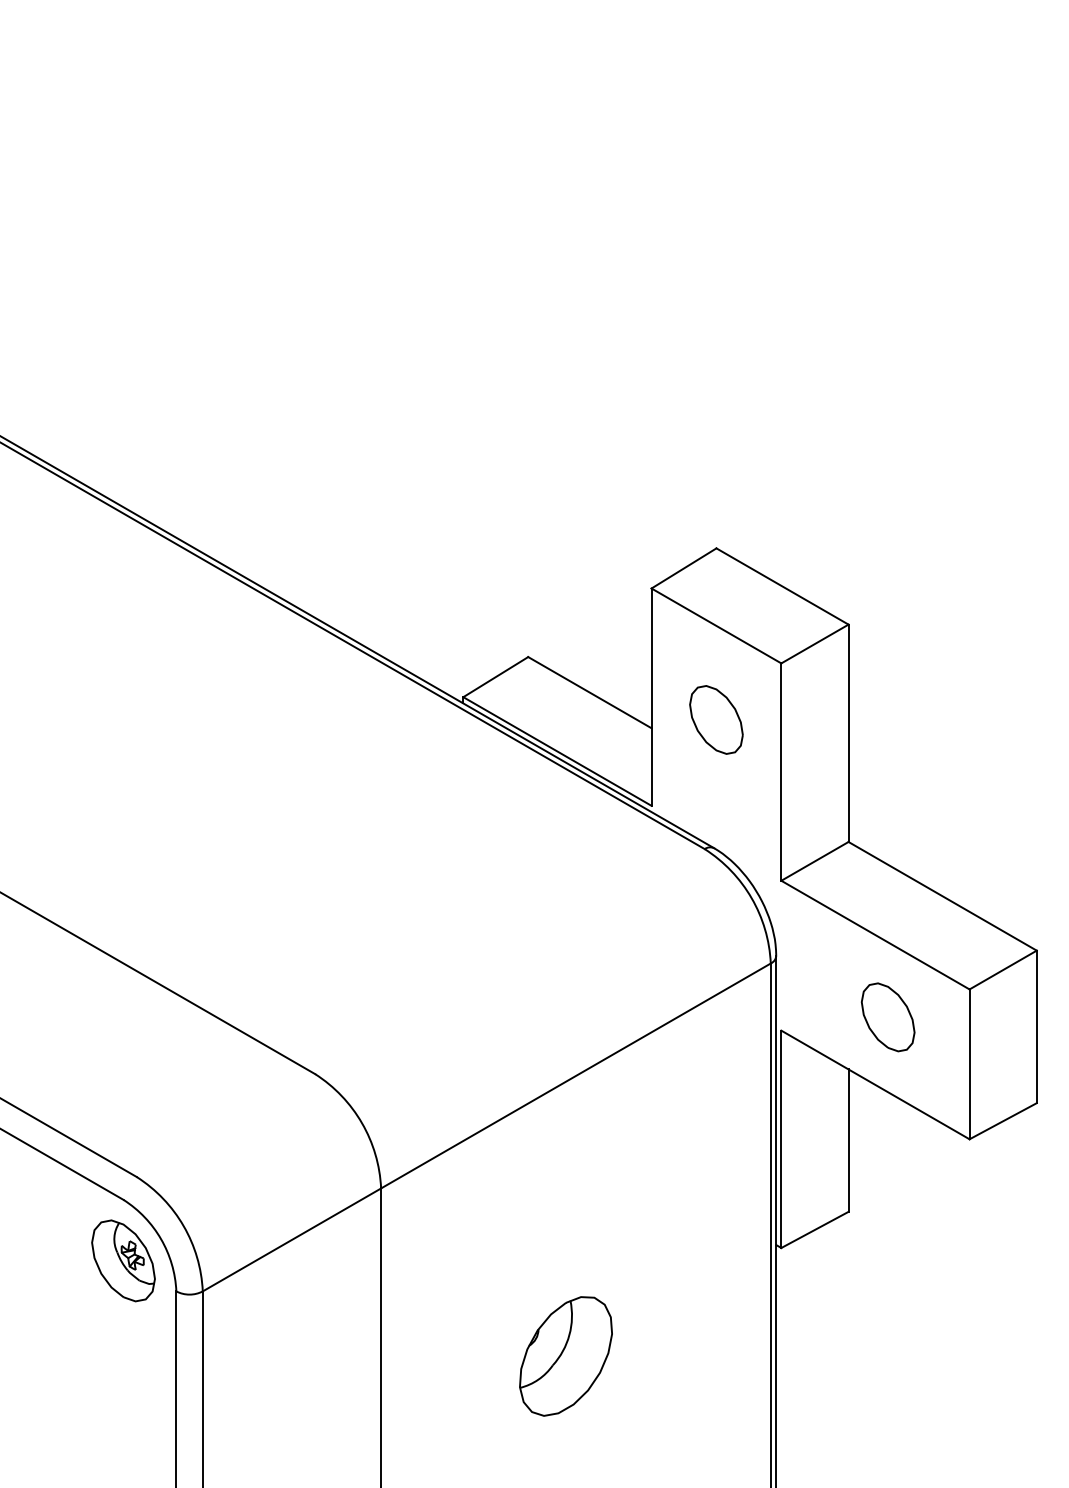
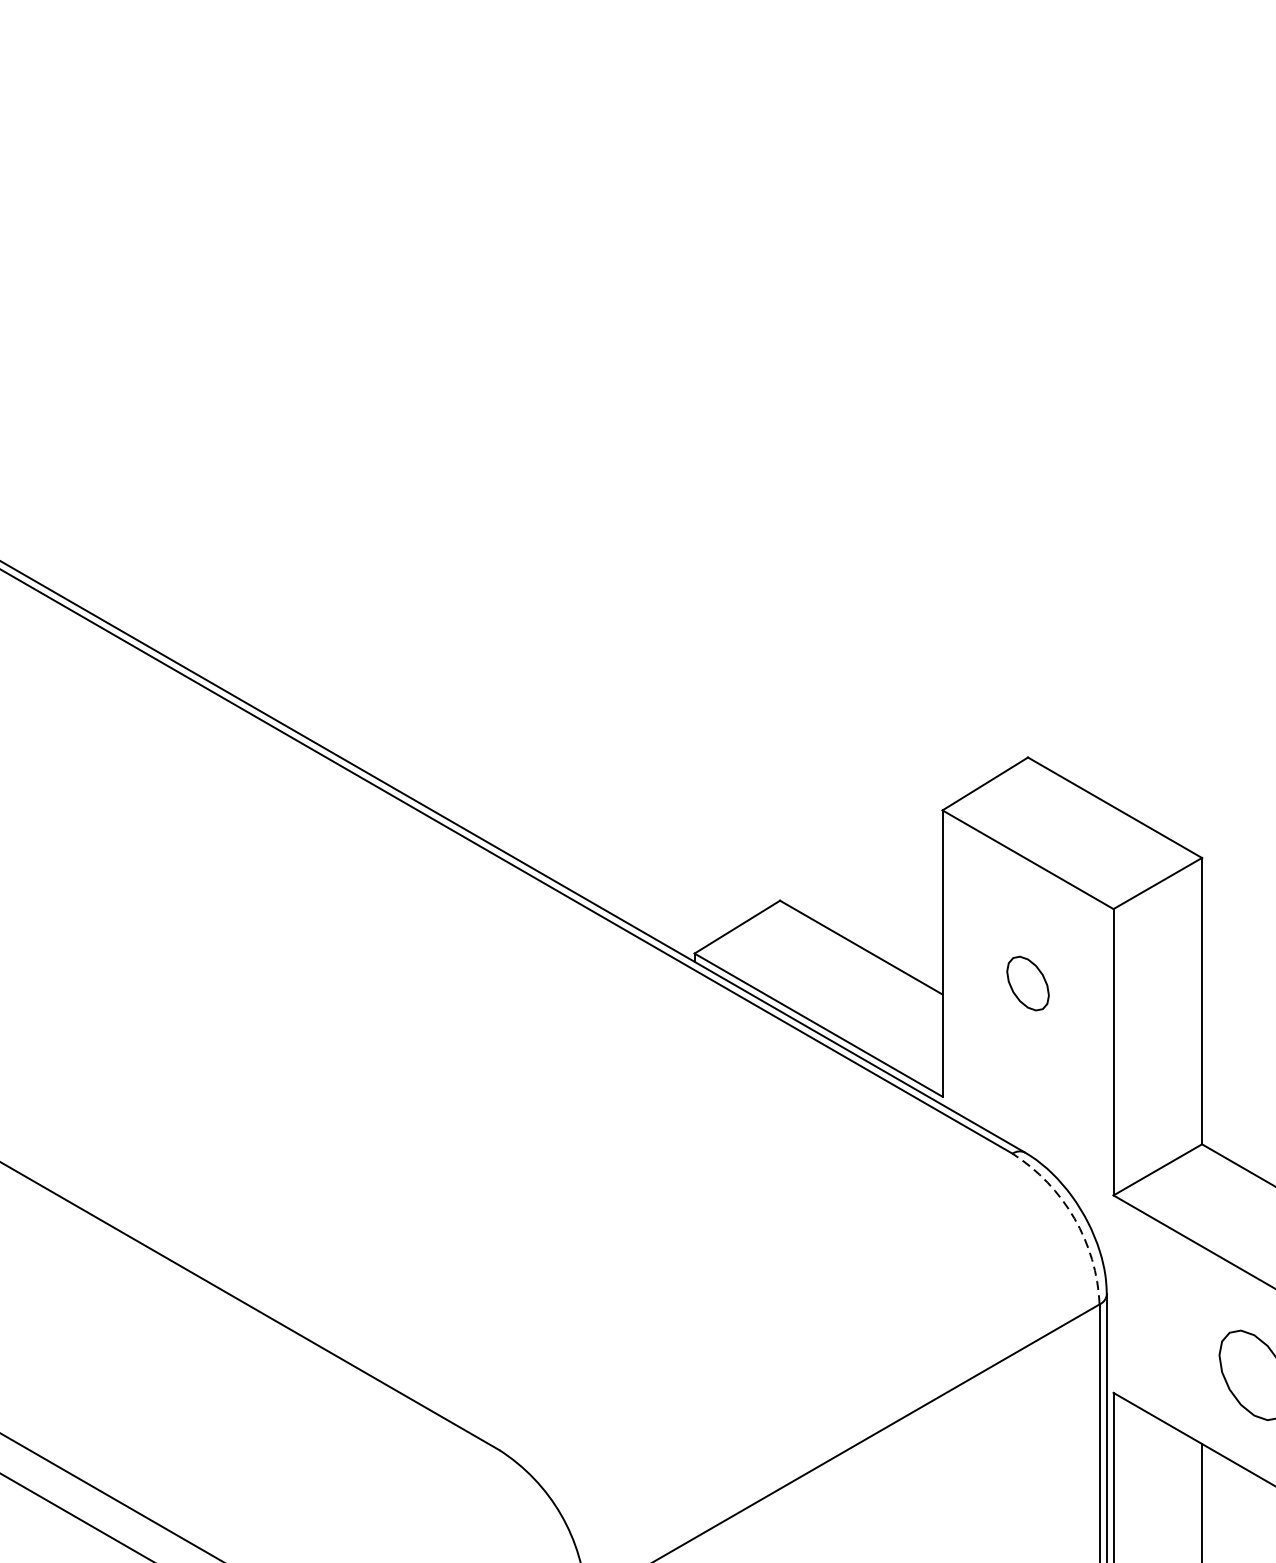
part: (716, 719) -> (1028, 982), size x0.6
arc: (751, 898) -> (1074, 1218), solid -> dashed

